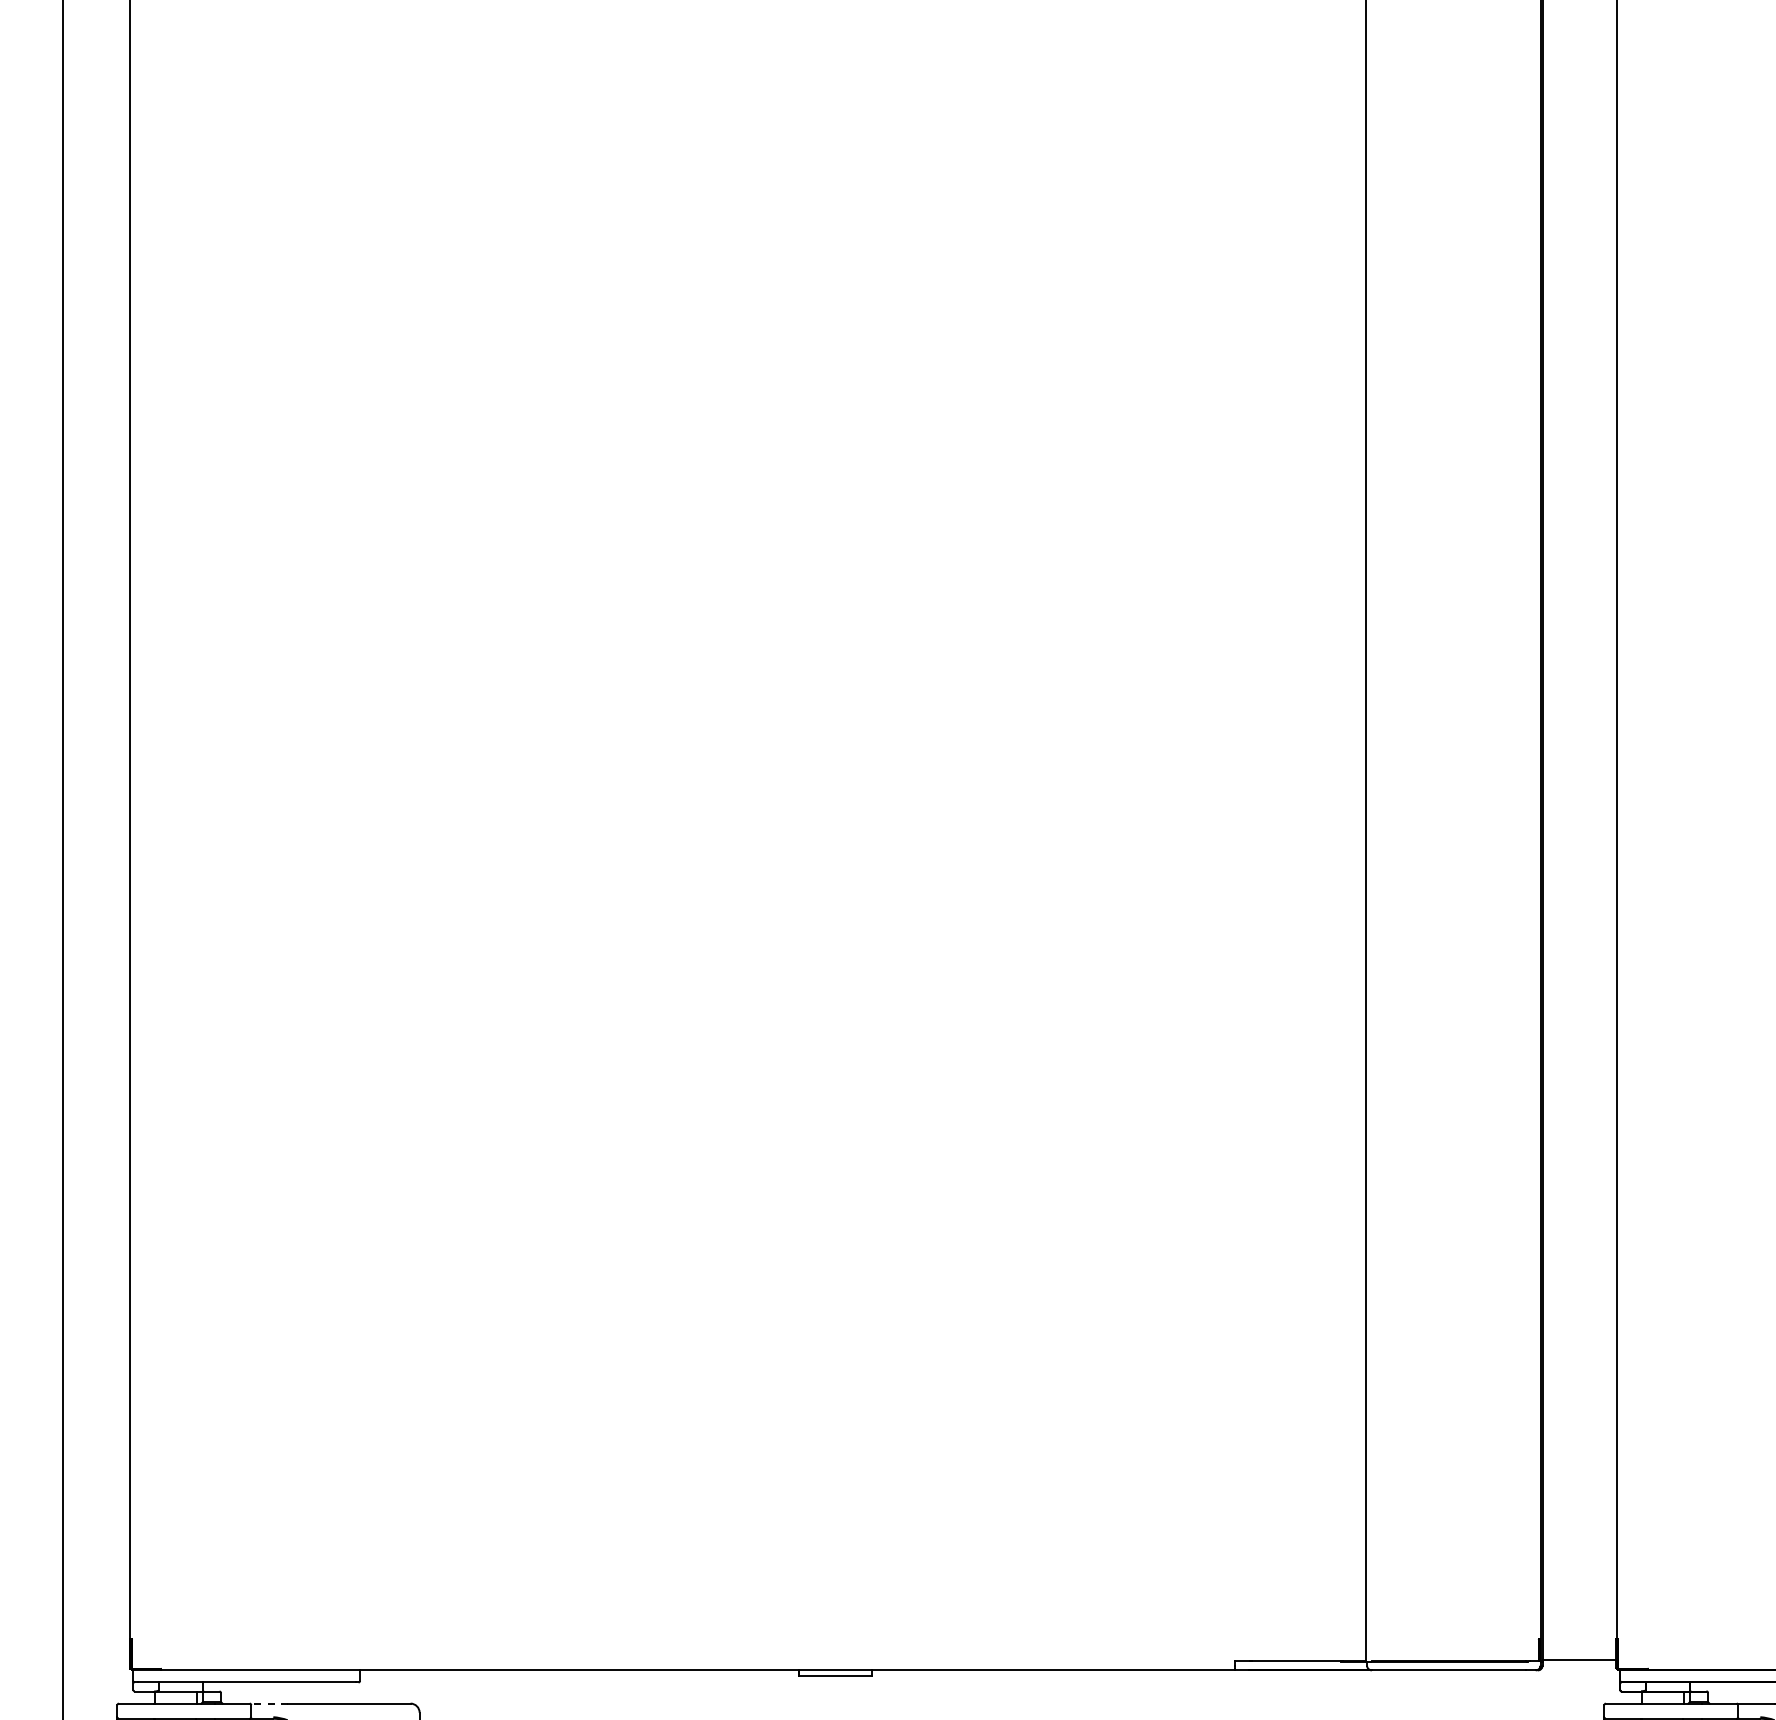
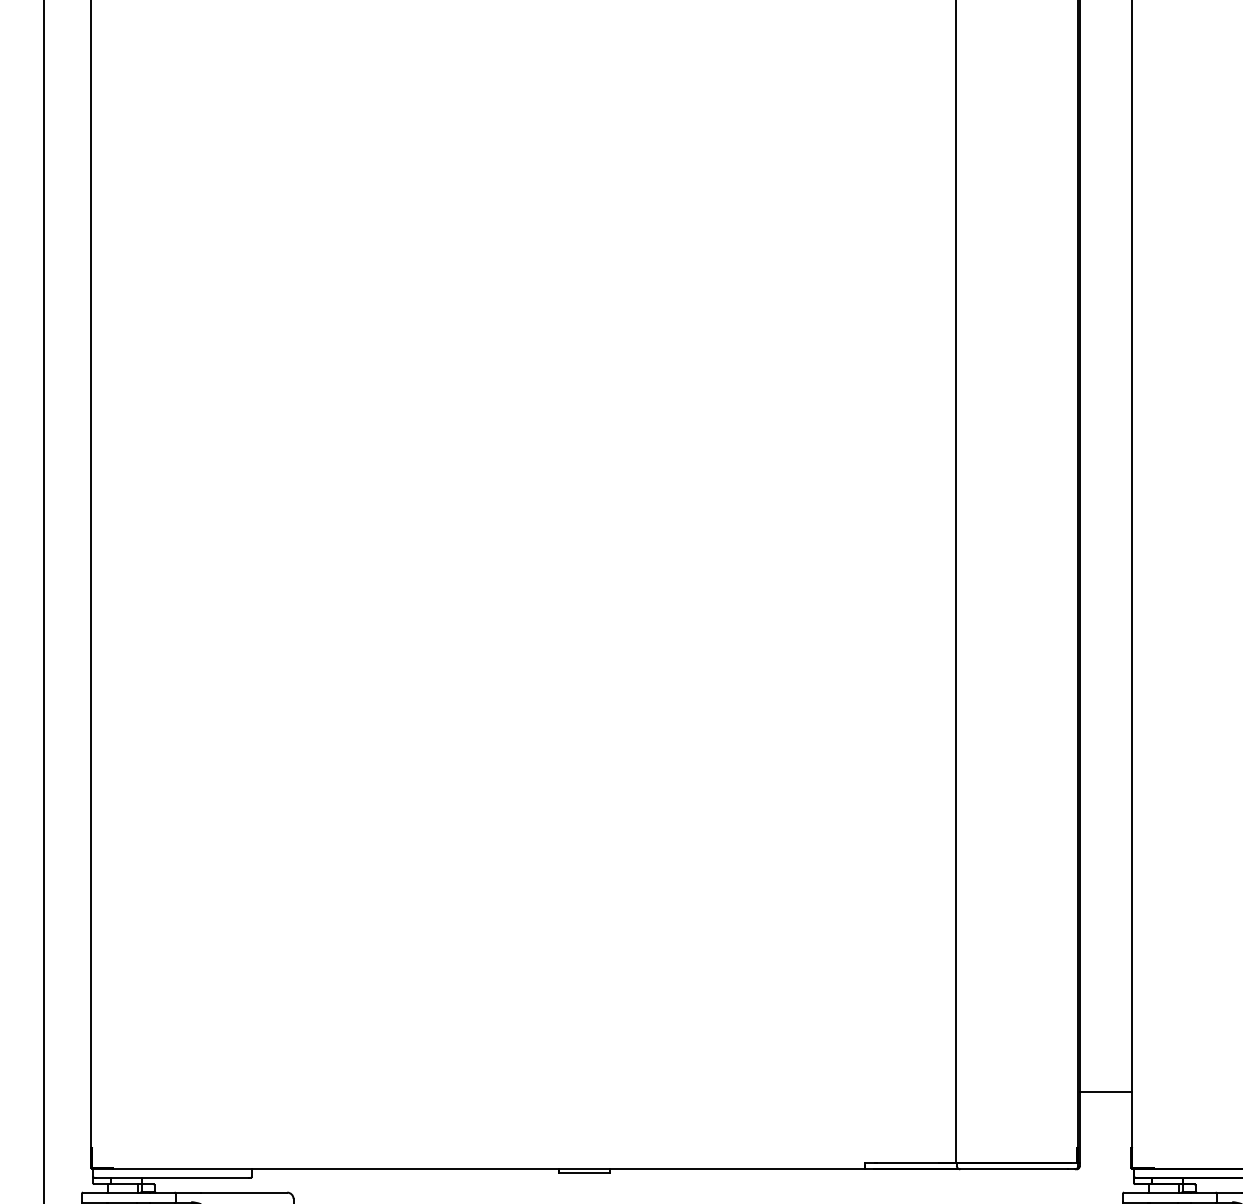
line: (1579, 1660) -> (1105, 1092), moved
line: (268, 1703) -> (187, 1192), dashed -> solid

